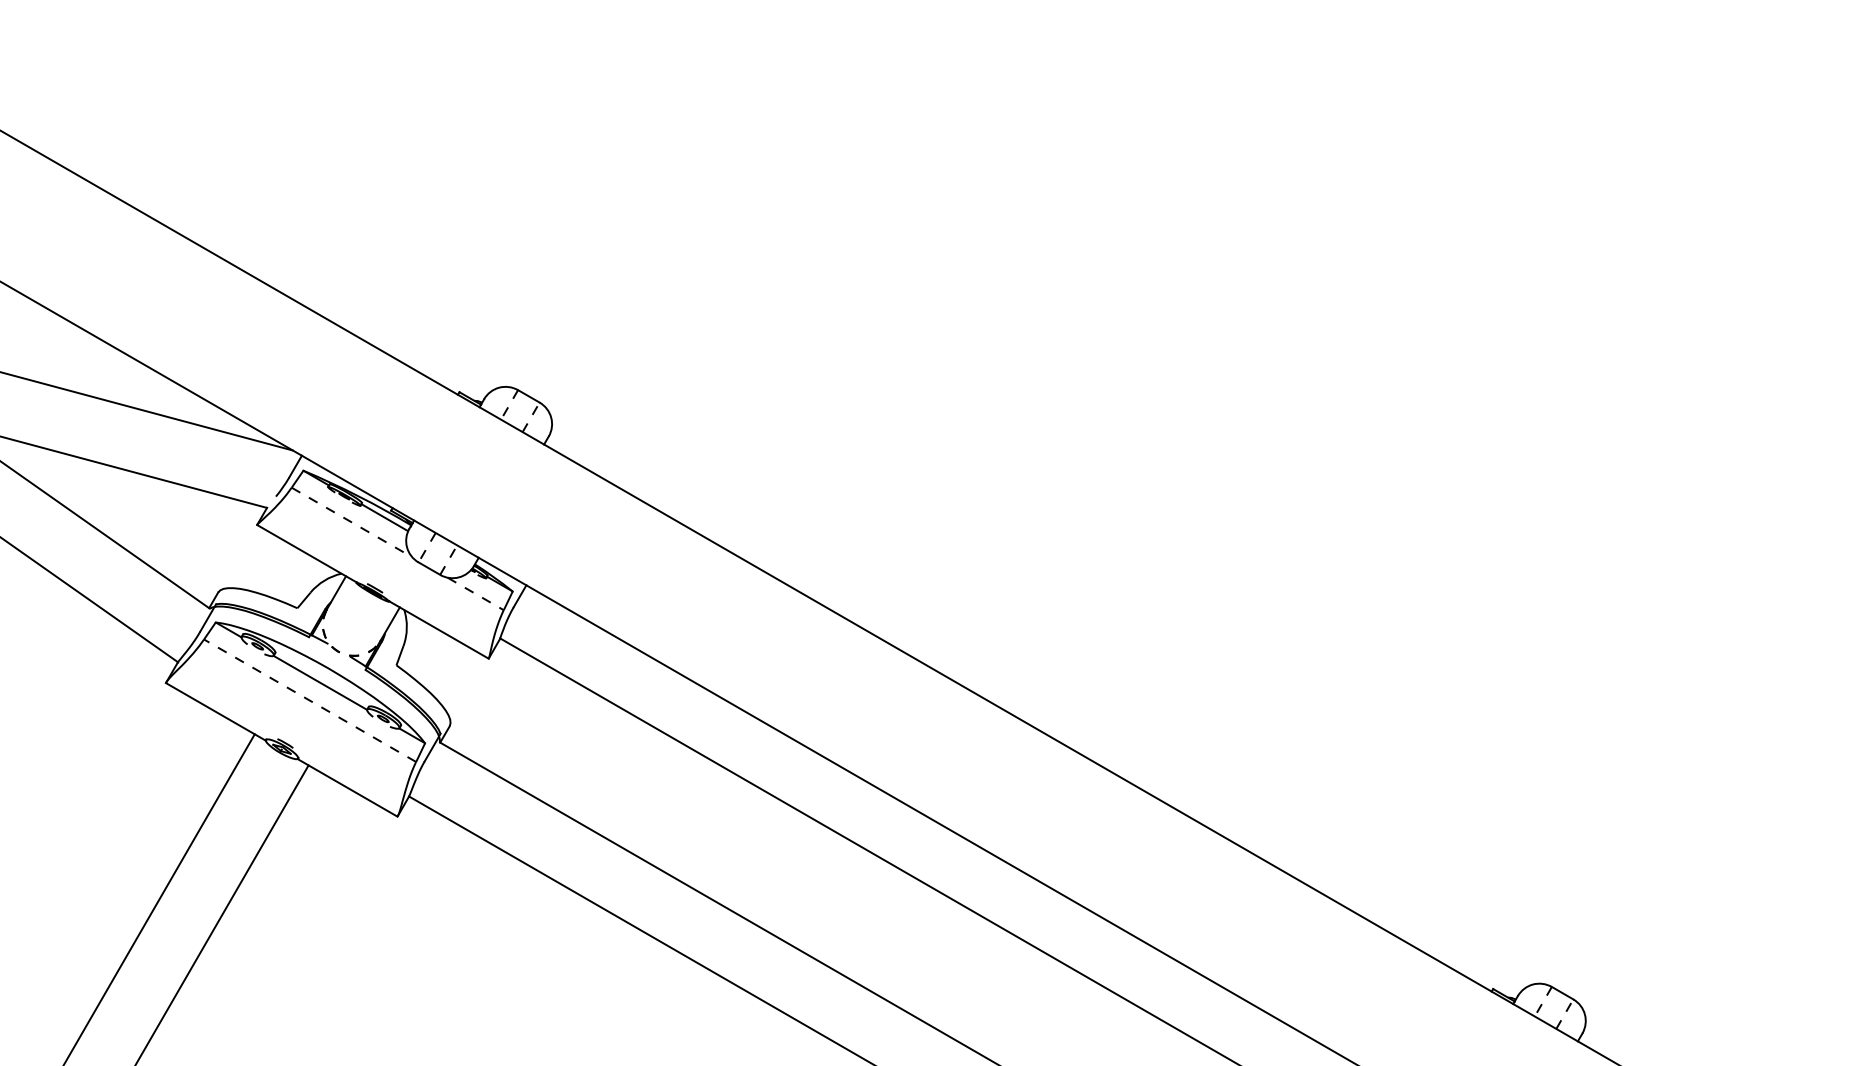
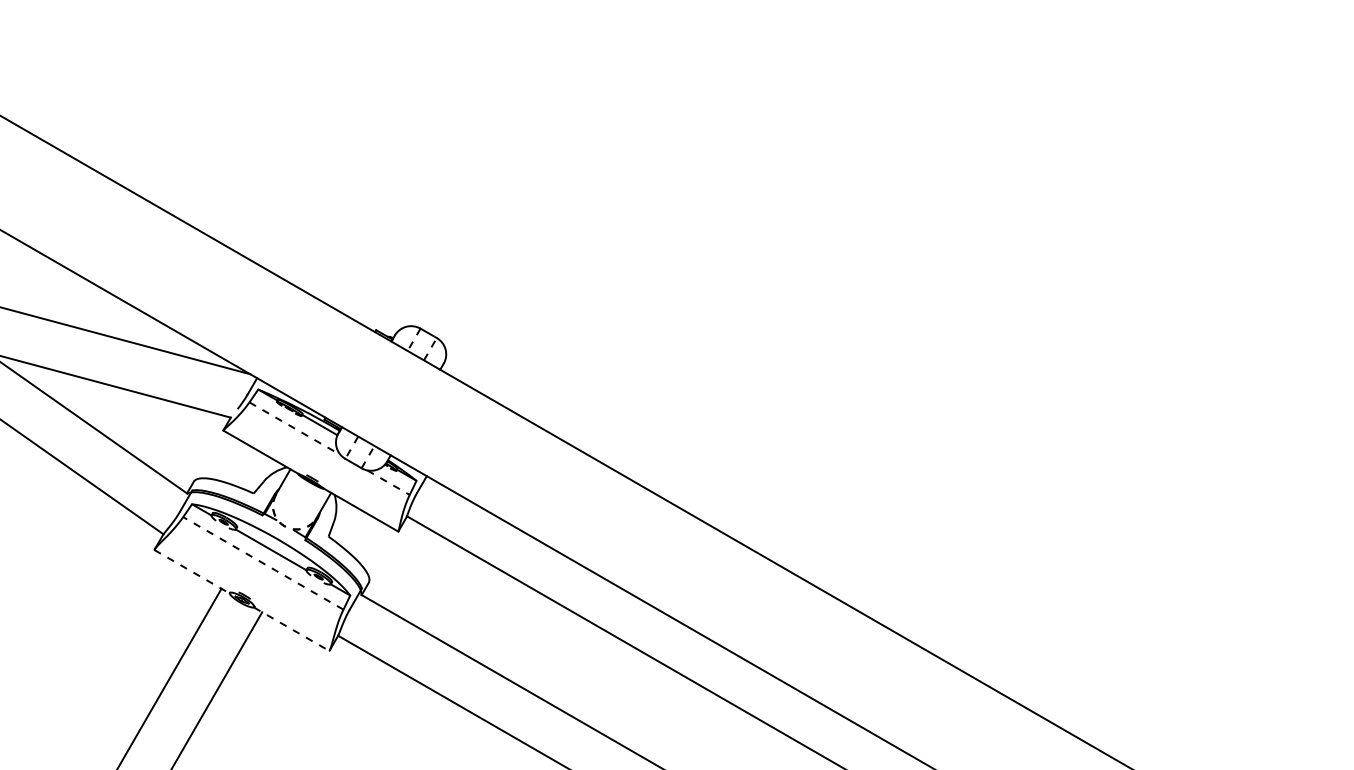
line: (215, 711) -> (191, 571), solid -> dashed
line: (347, 787) -> (291, 628), solid -> dashed

